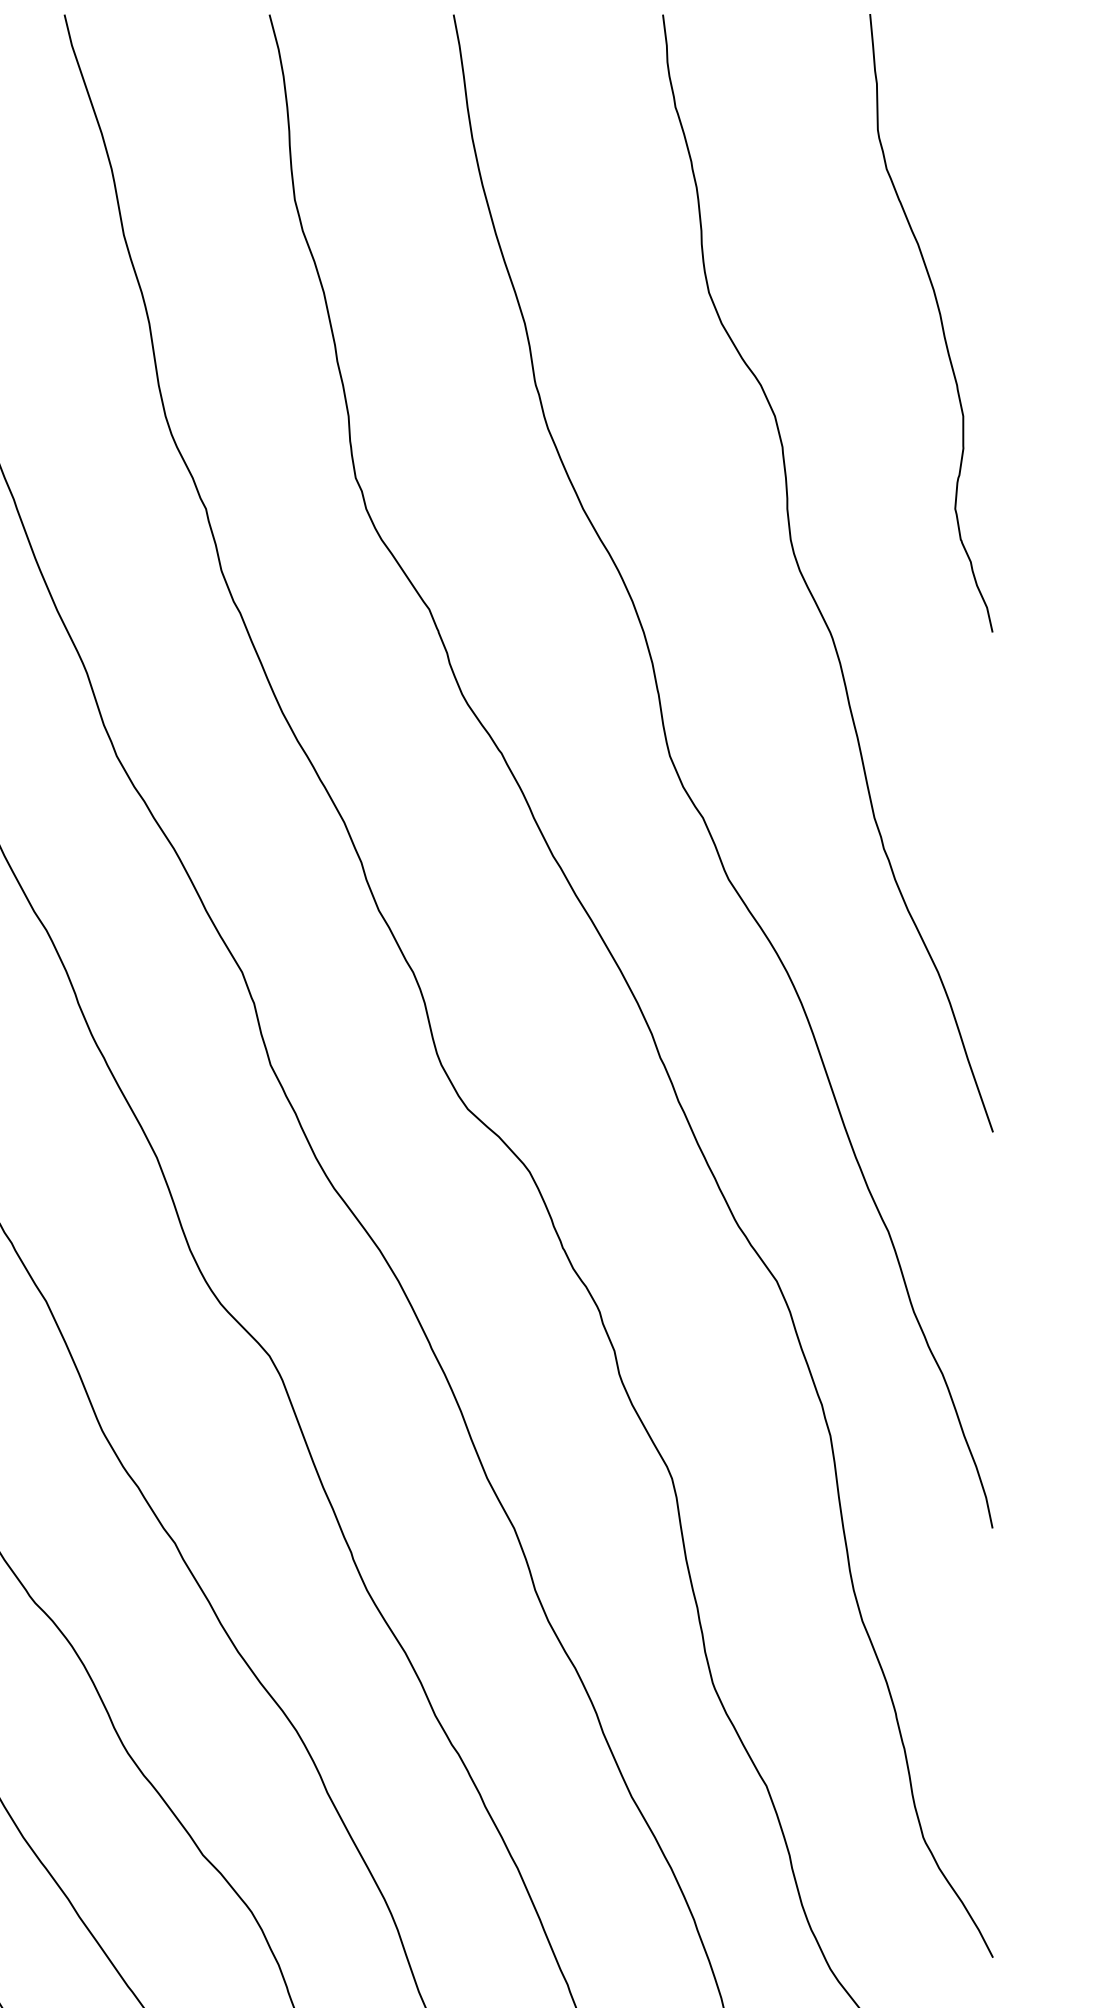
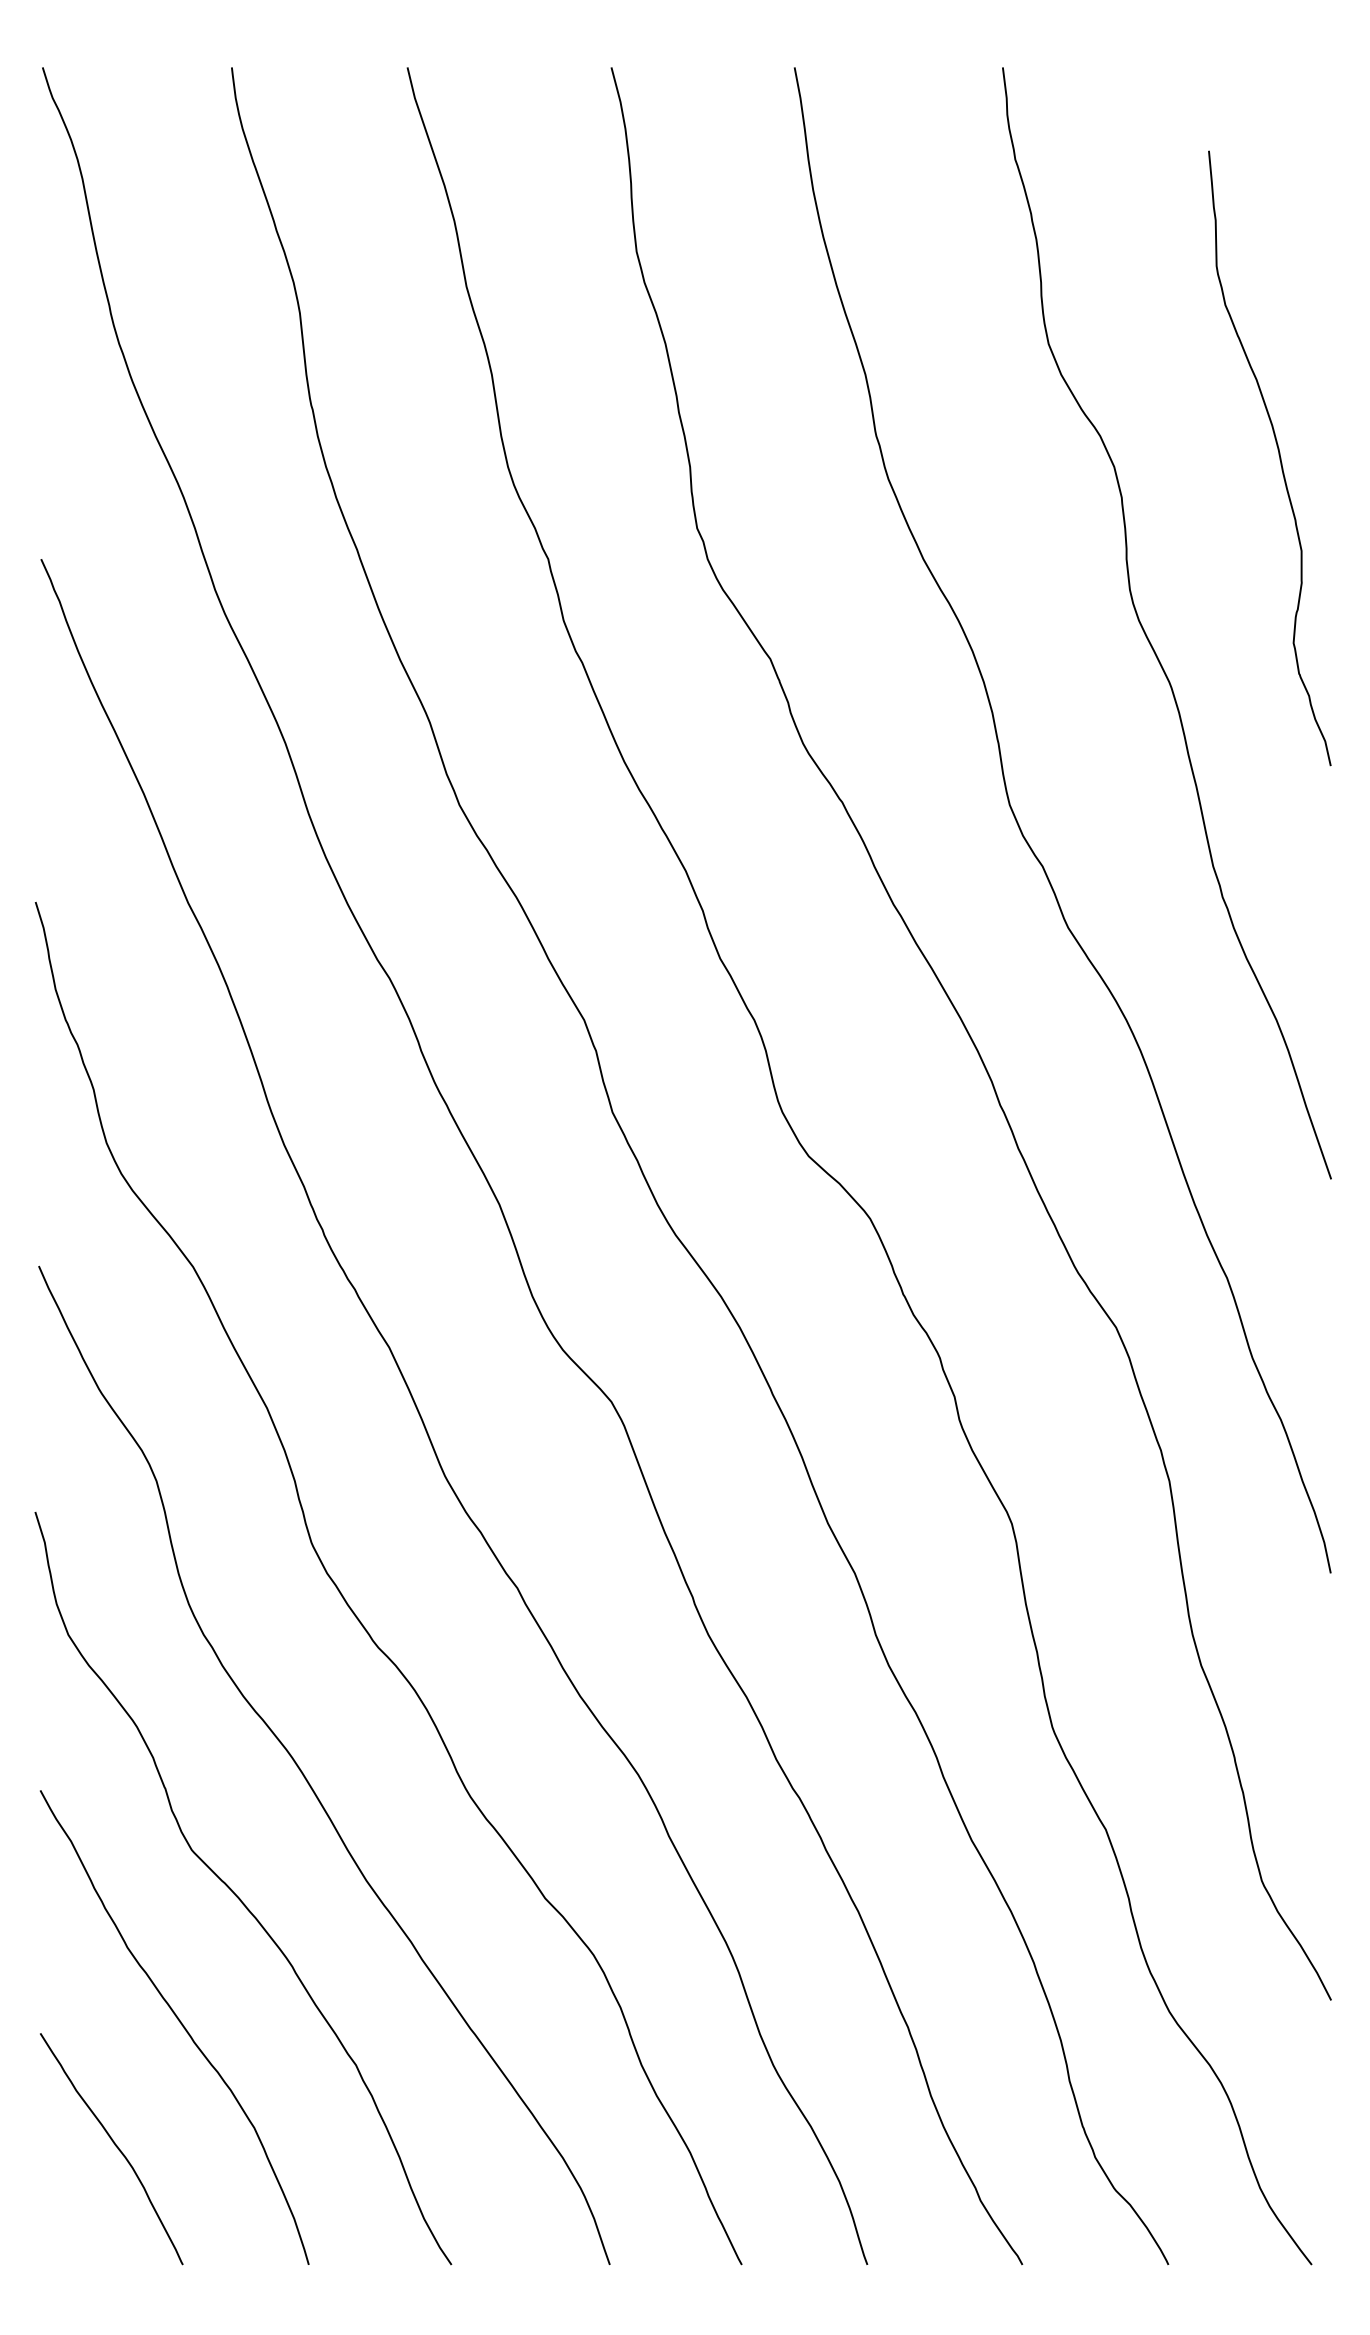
curve: (940, 320) -> (1278, 455), moved

